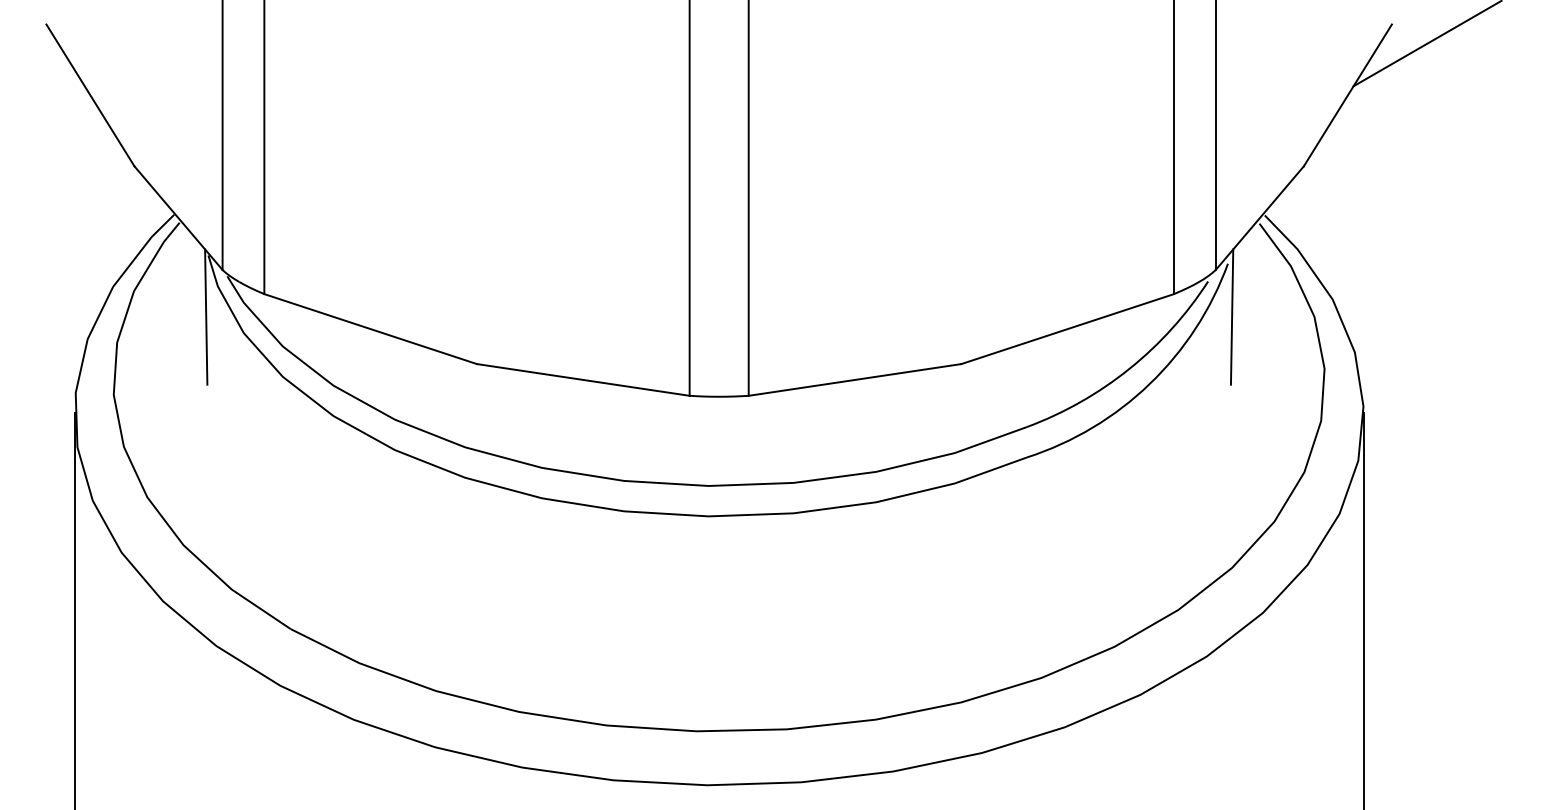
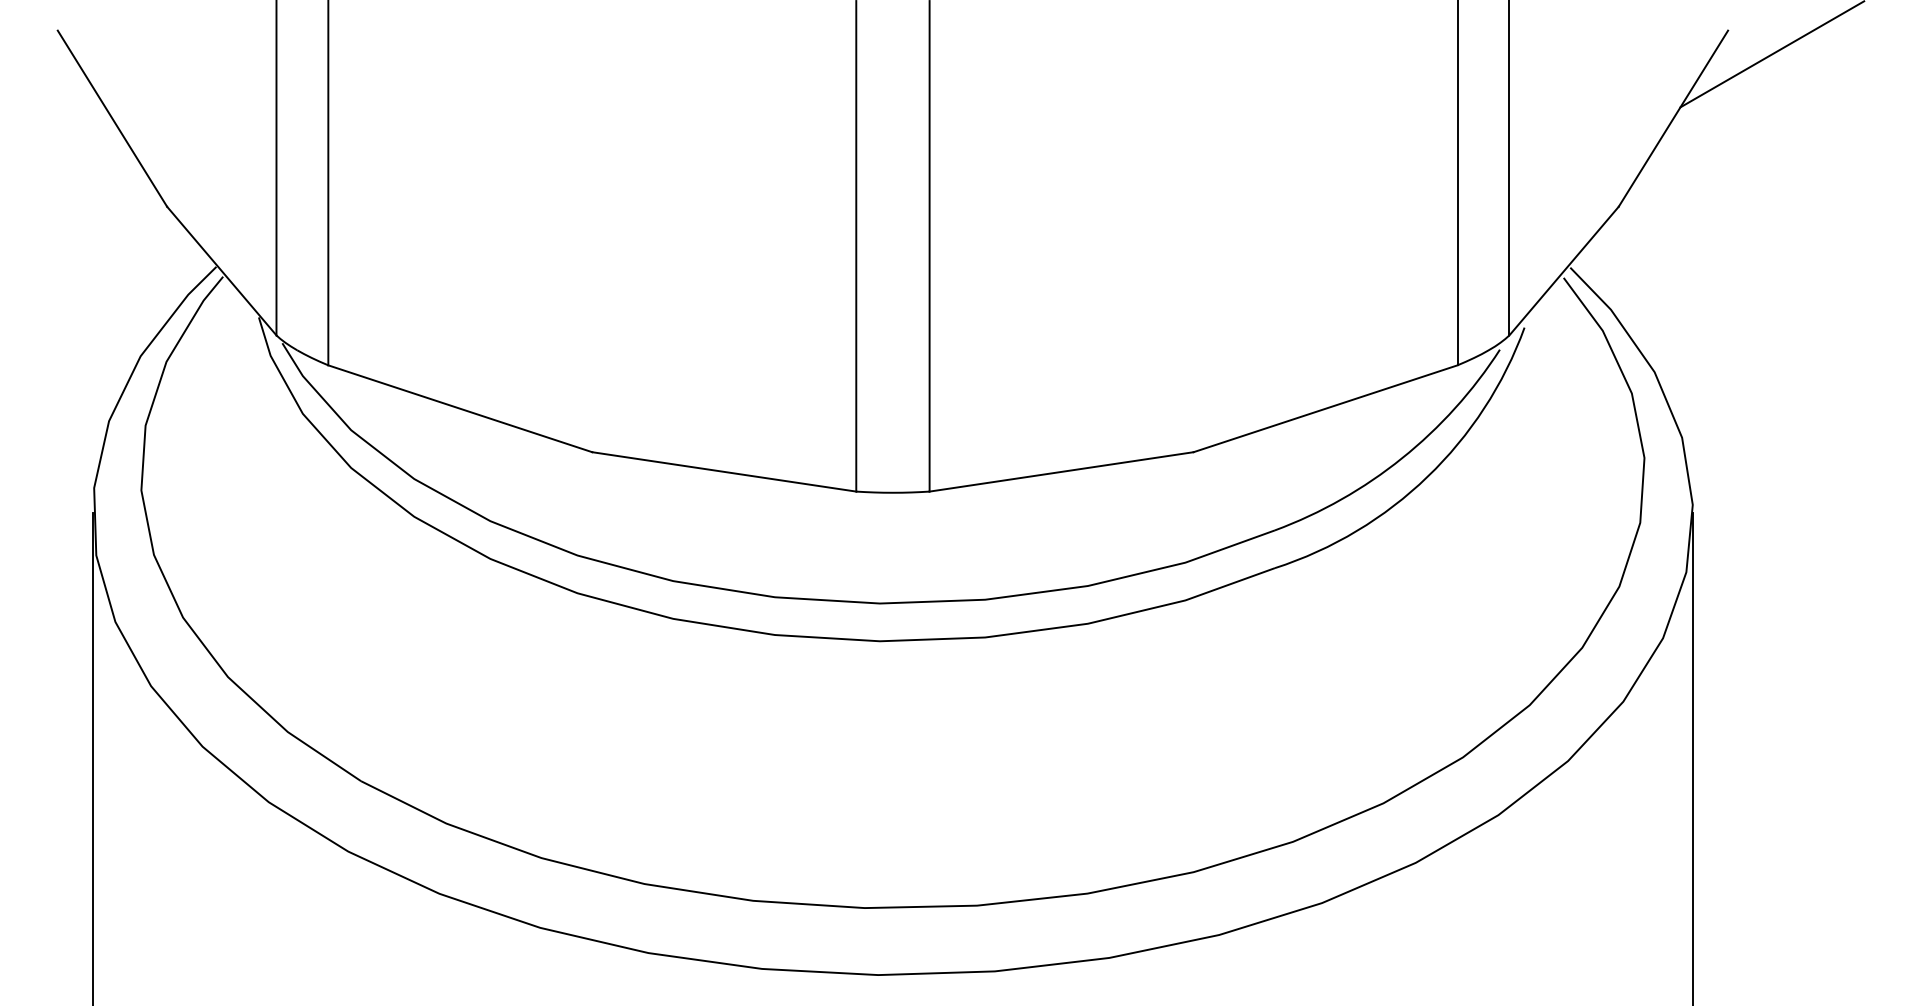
line: (206, 316) -> (256, 393), removed
line: (1231, 316) -> (1528, 393), removed

